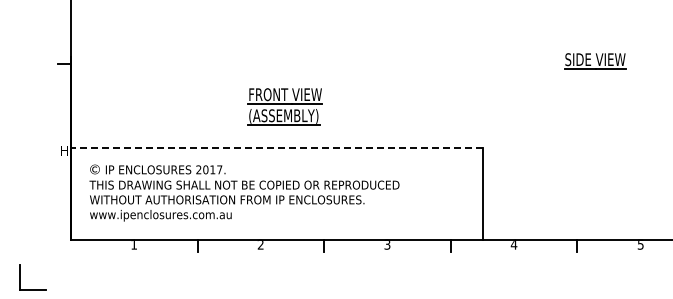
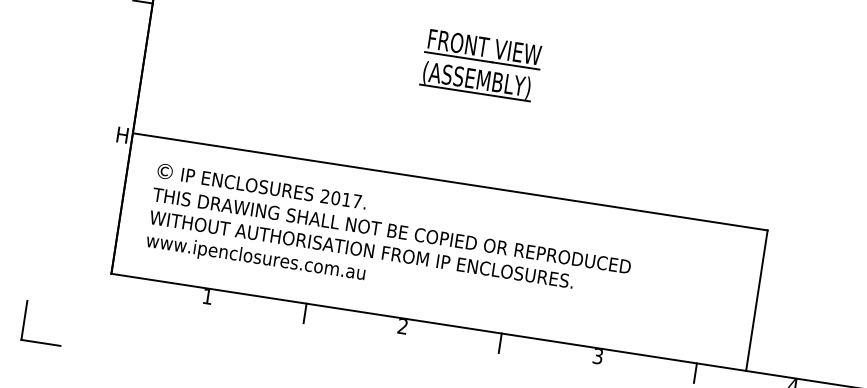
part: (284, 106) -> (480, 65), moved
line: (276, 148) -> (449, 181), dashed -> solid

